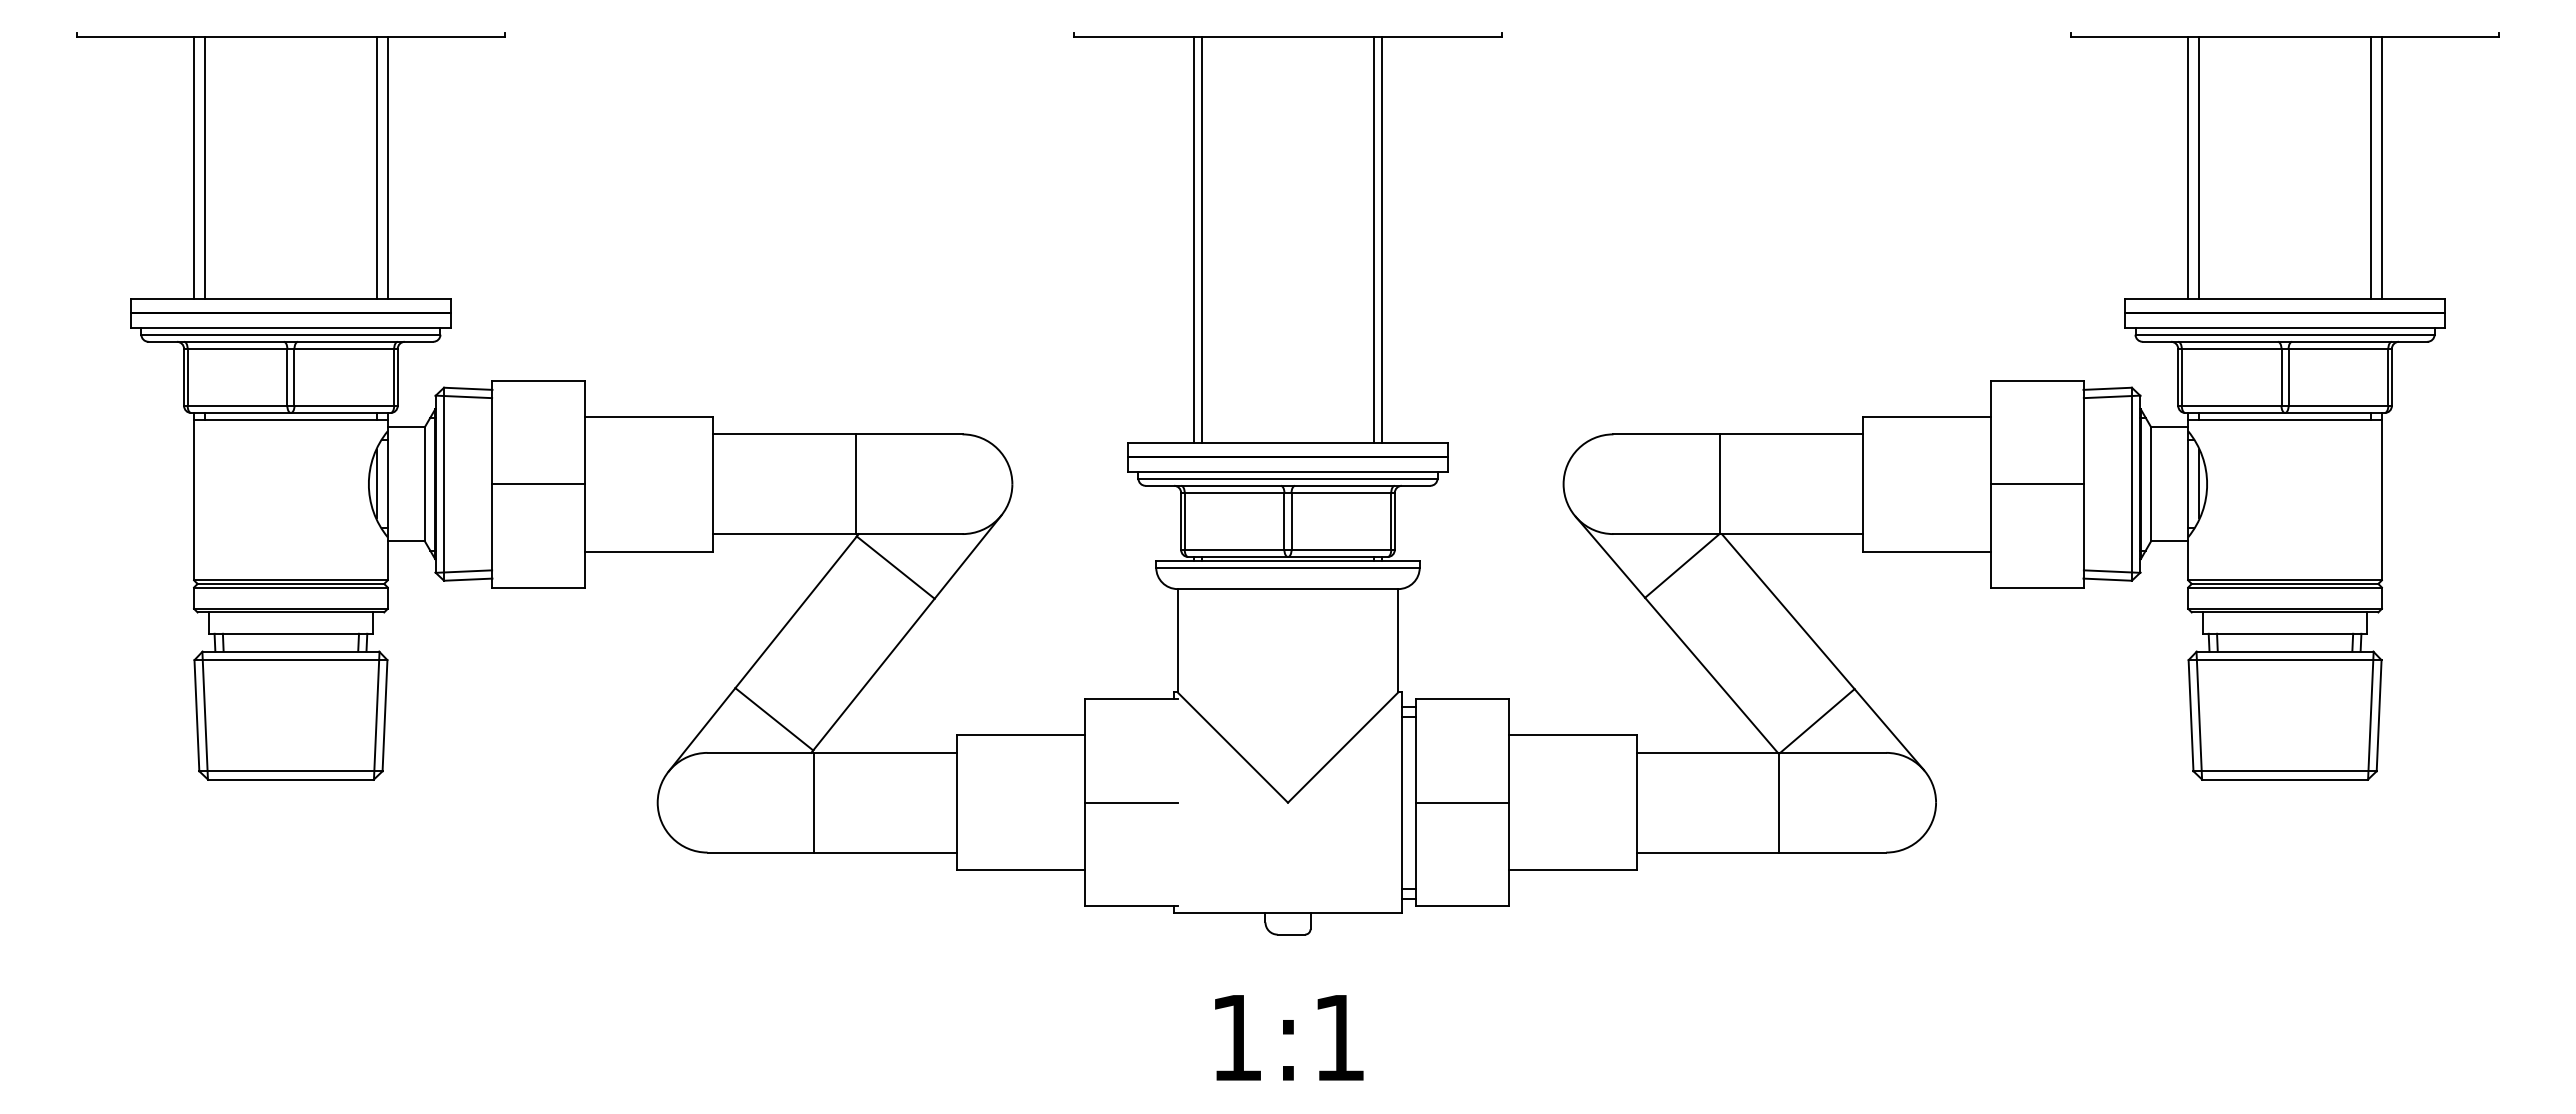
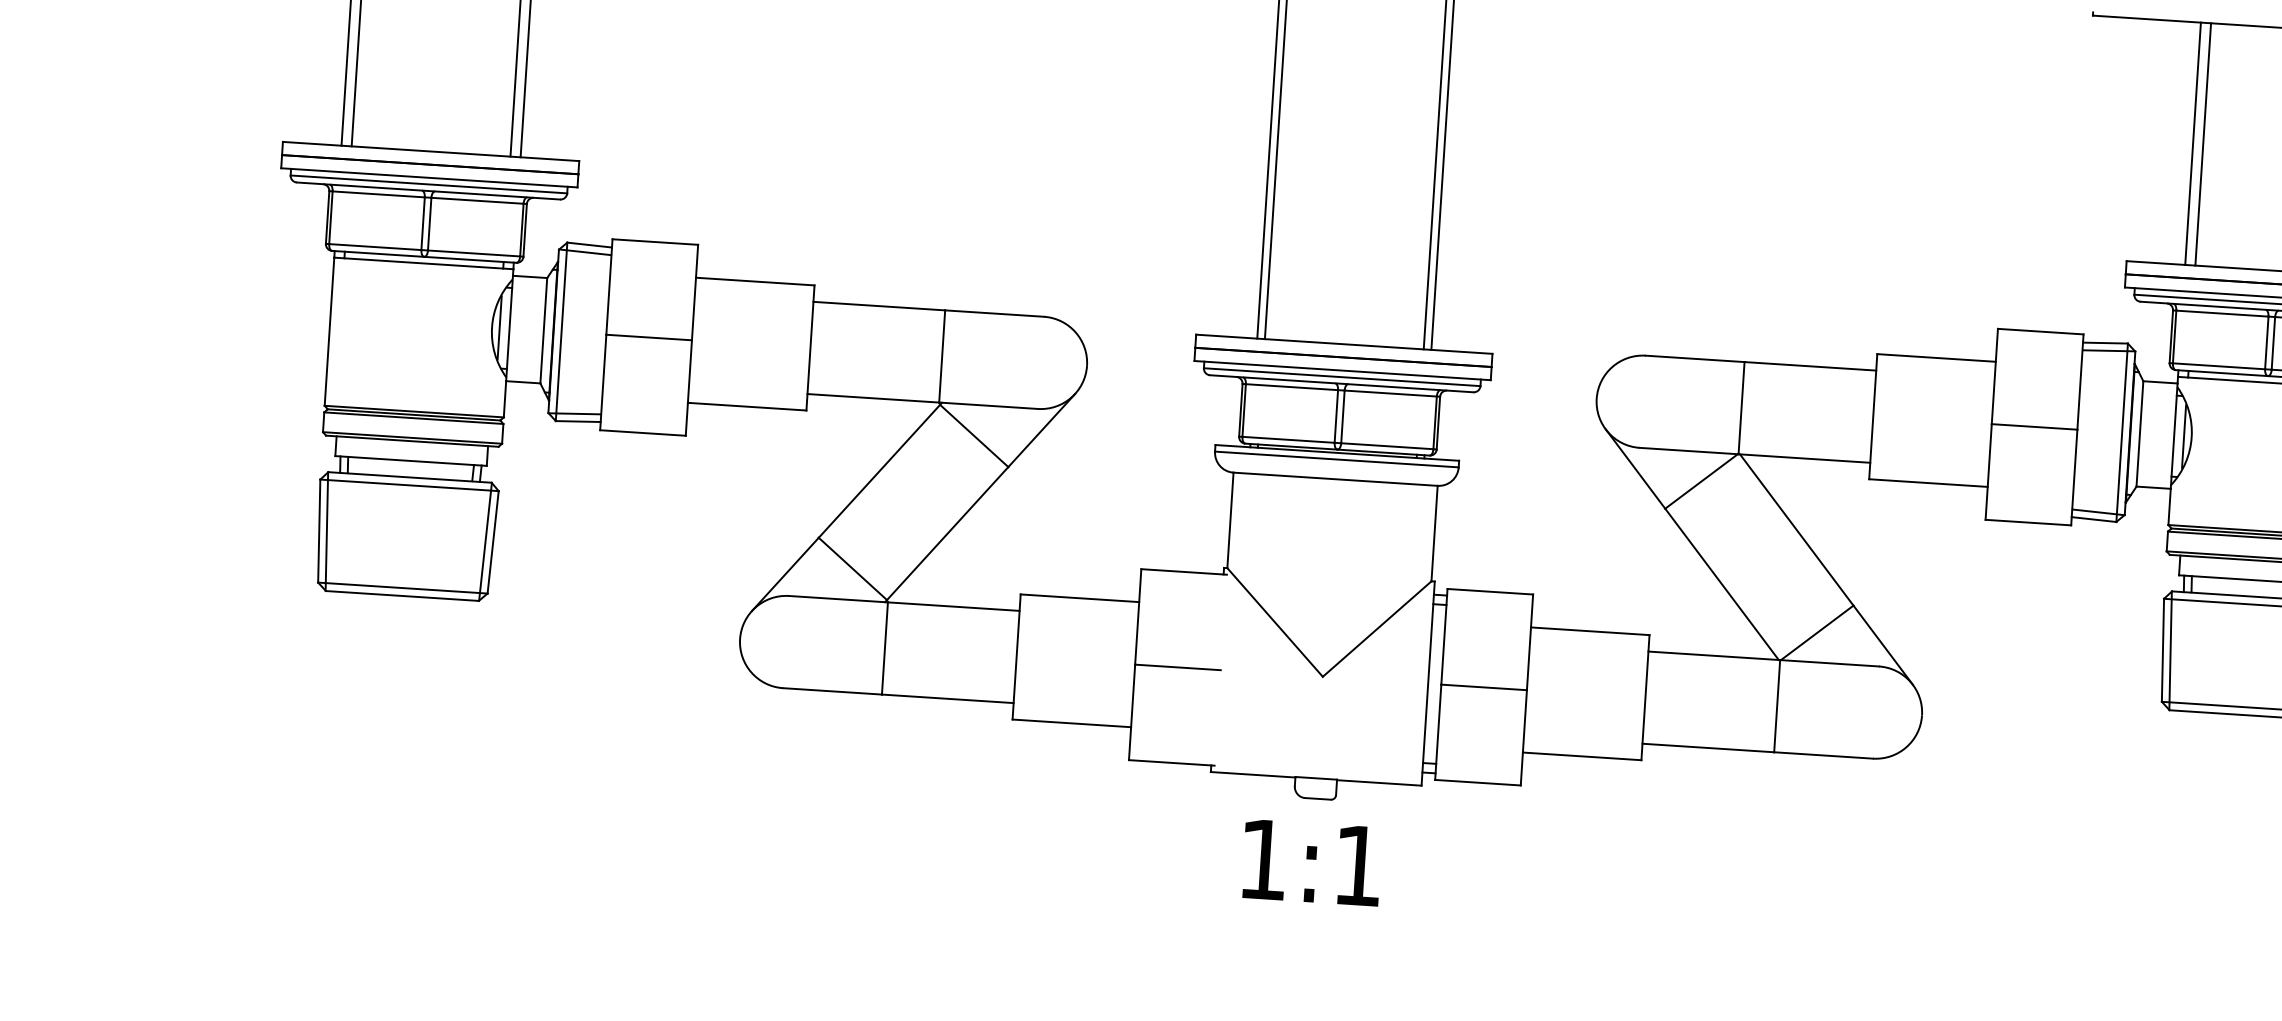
text: (1289, 1037) -> (1312, 862), moved

